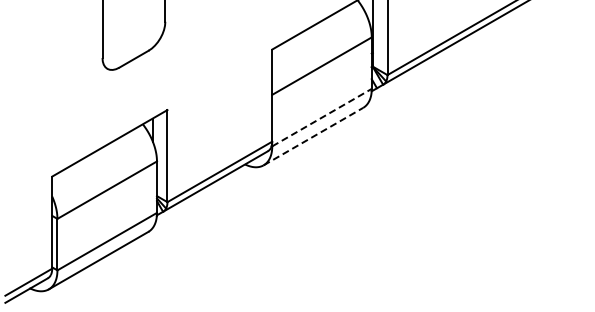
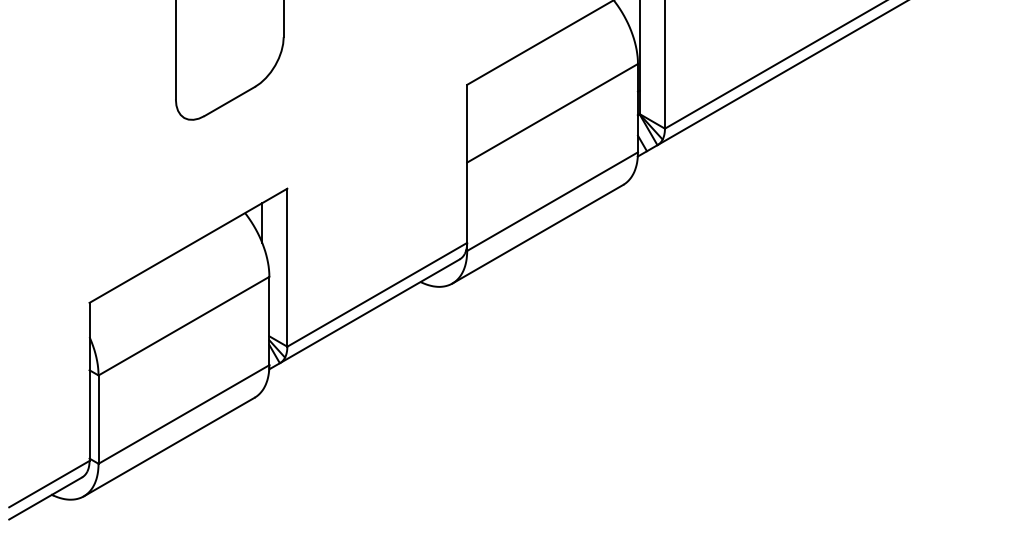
line: (322, 117) -> (553, 201), dashed -> solid
line: (313, 136) -> (537, 234), dashed -> solid

